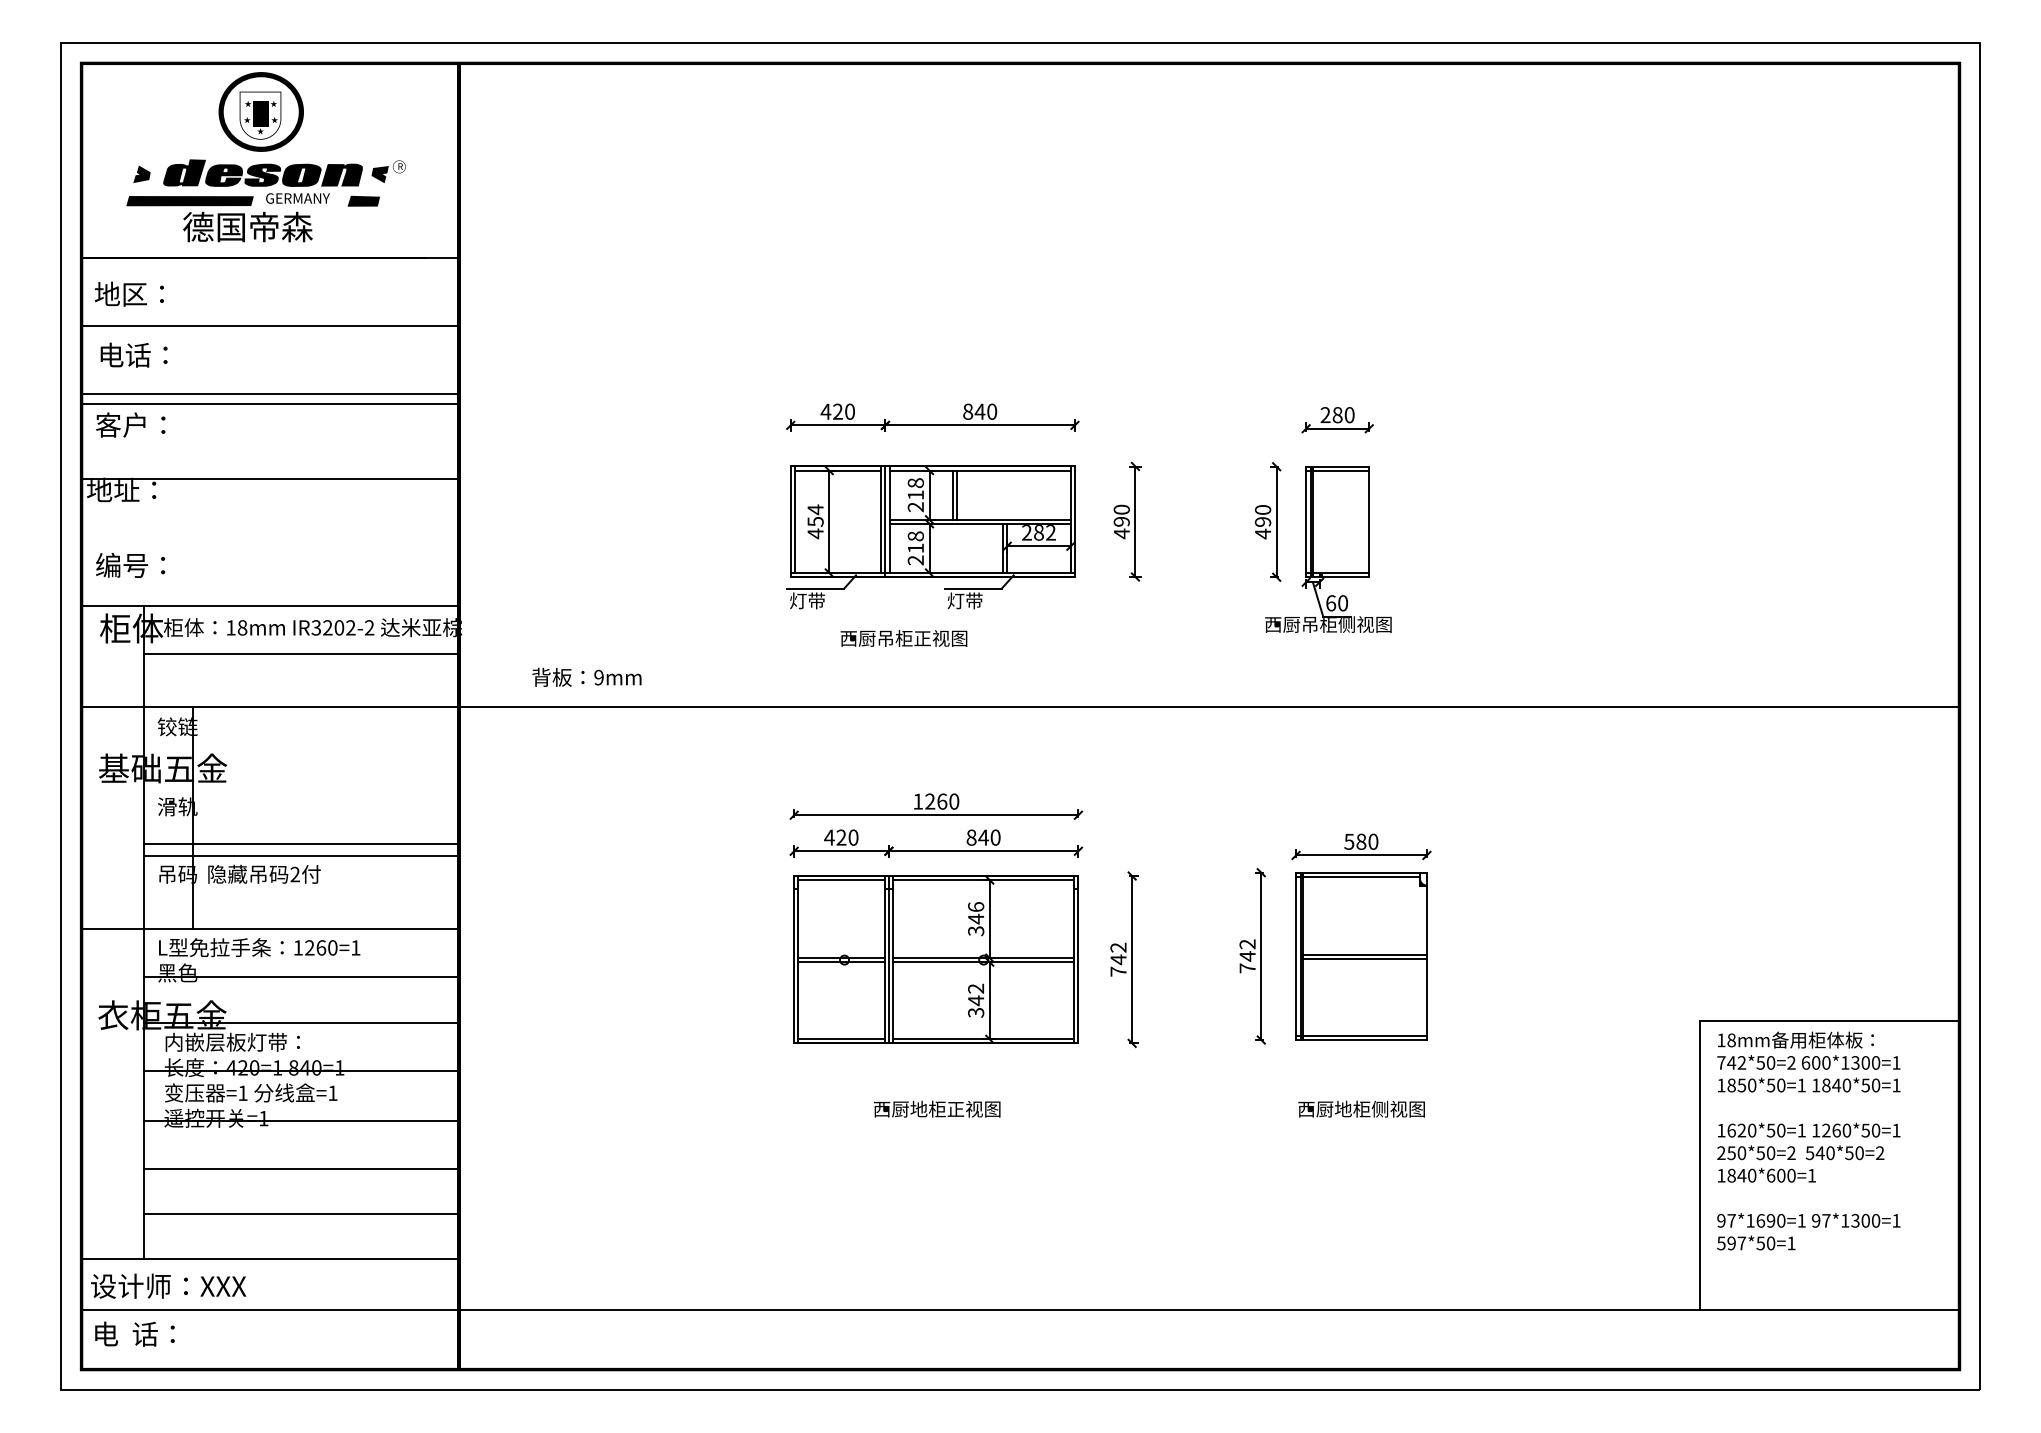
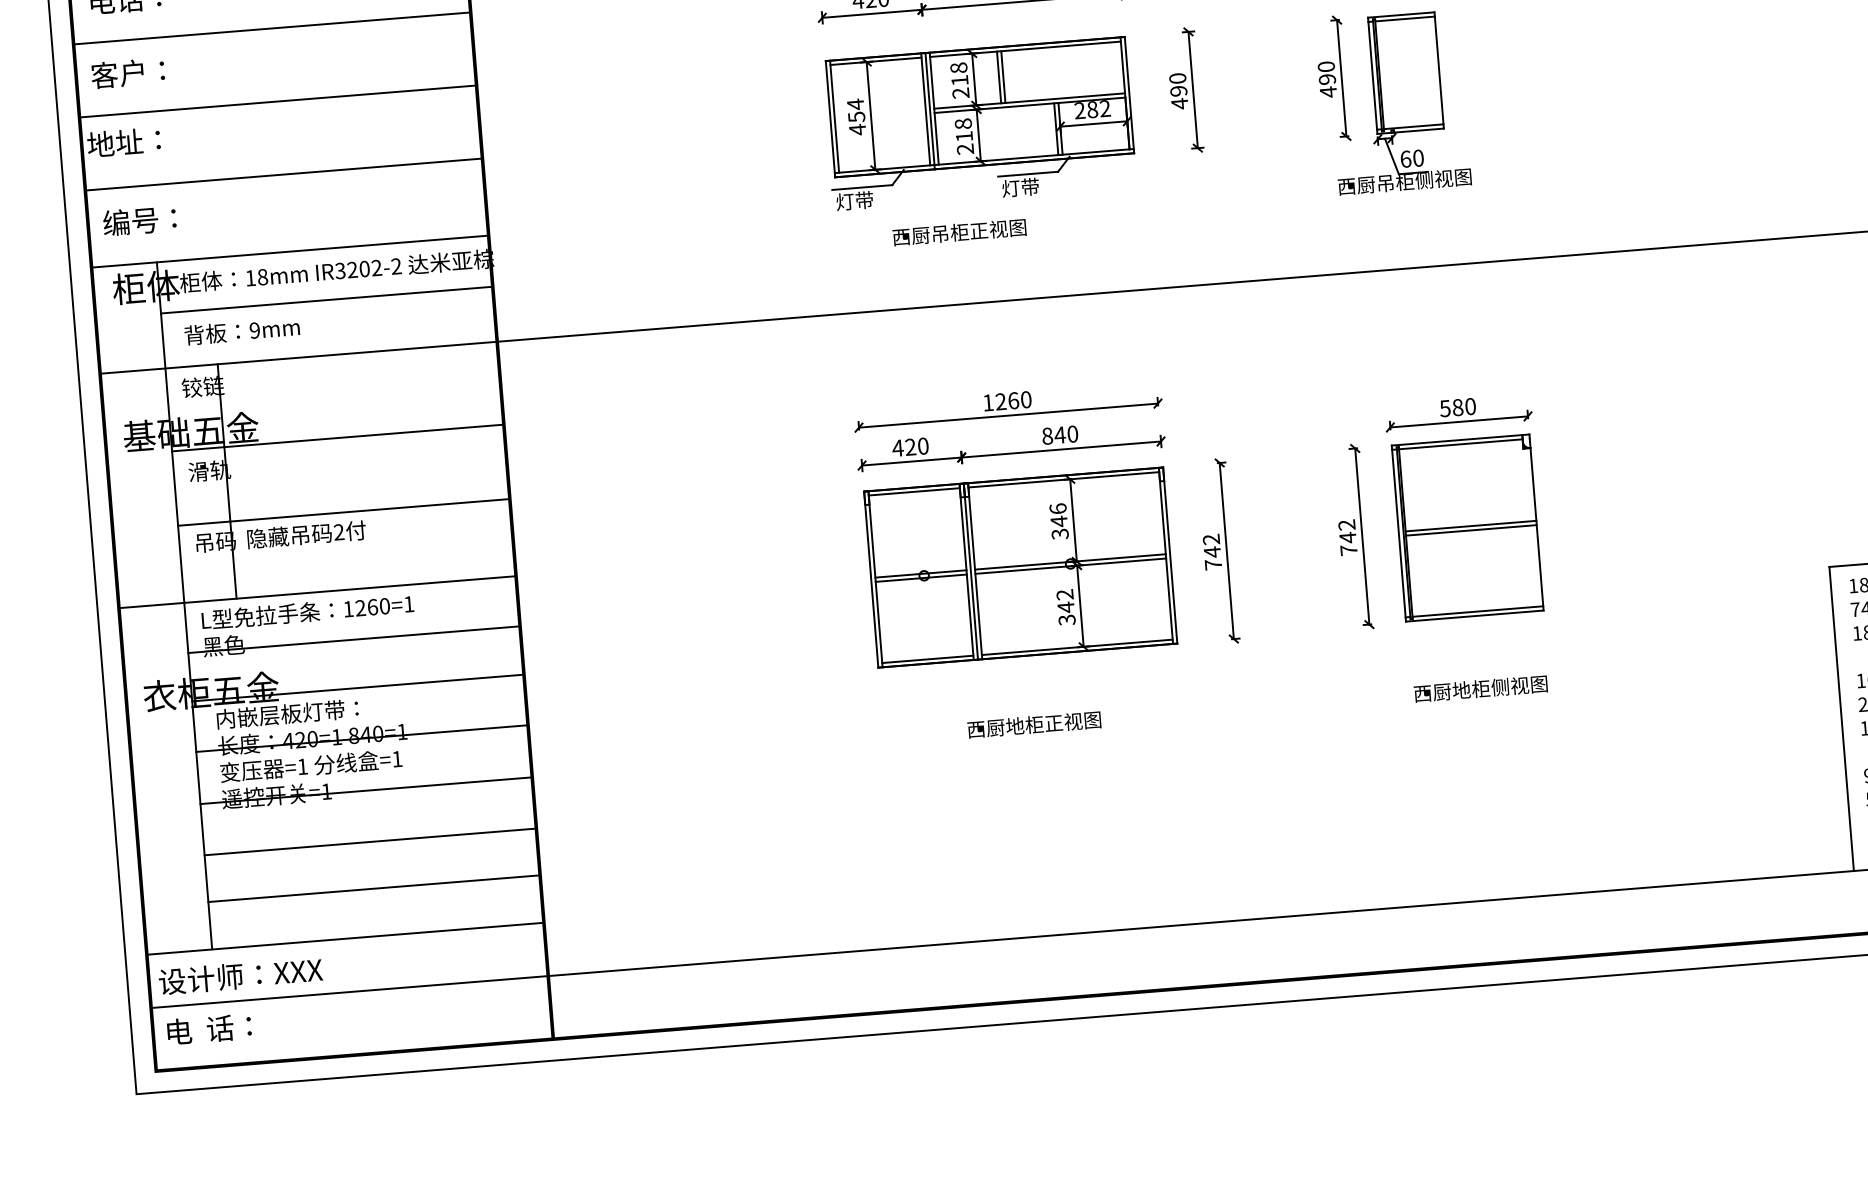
line: (270, 404) -> (278, 101), moved
line: (270, 478) -> (284, 174), moved
text: (586, 676) -> (241, 330), moved
line: (301, 844) -> (338, 438), moved

